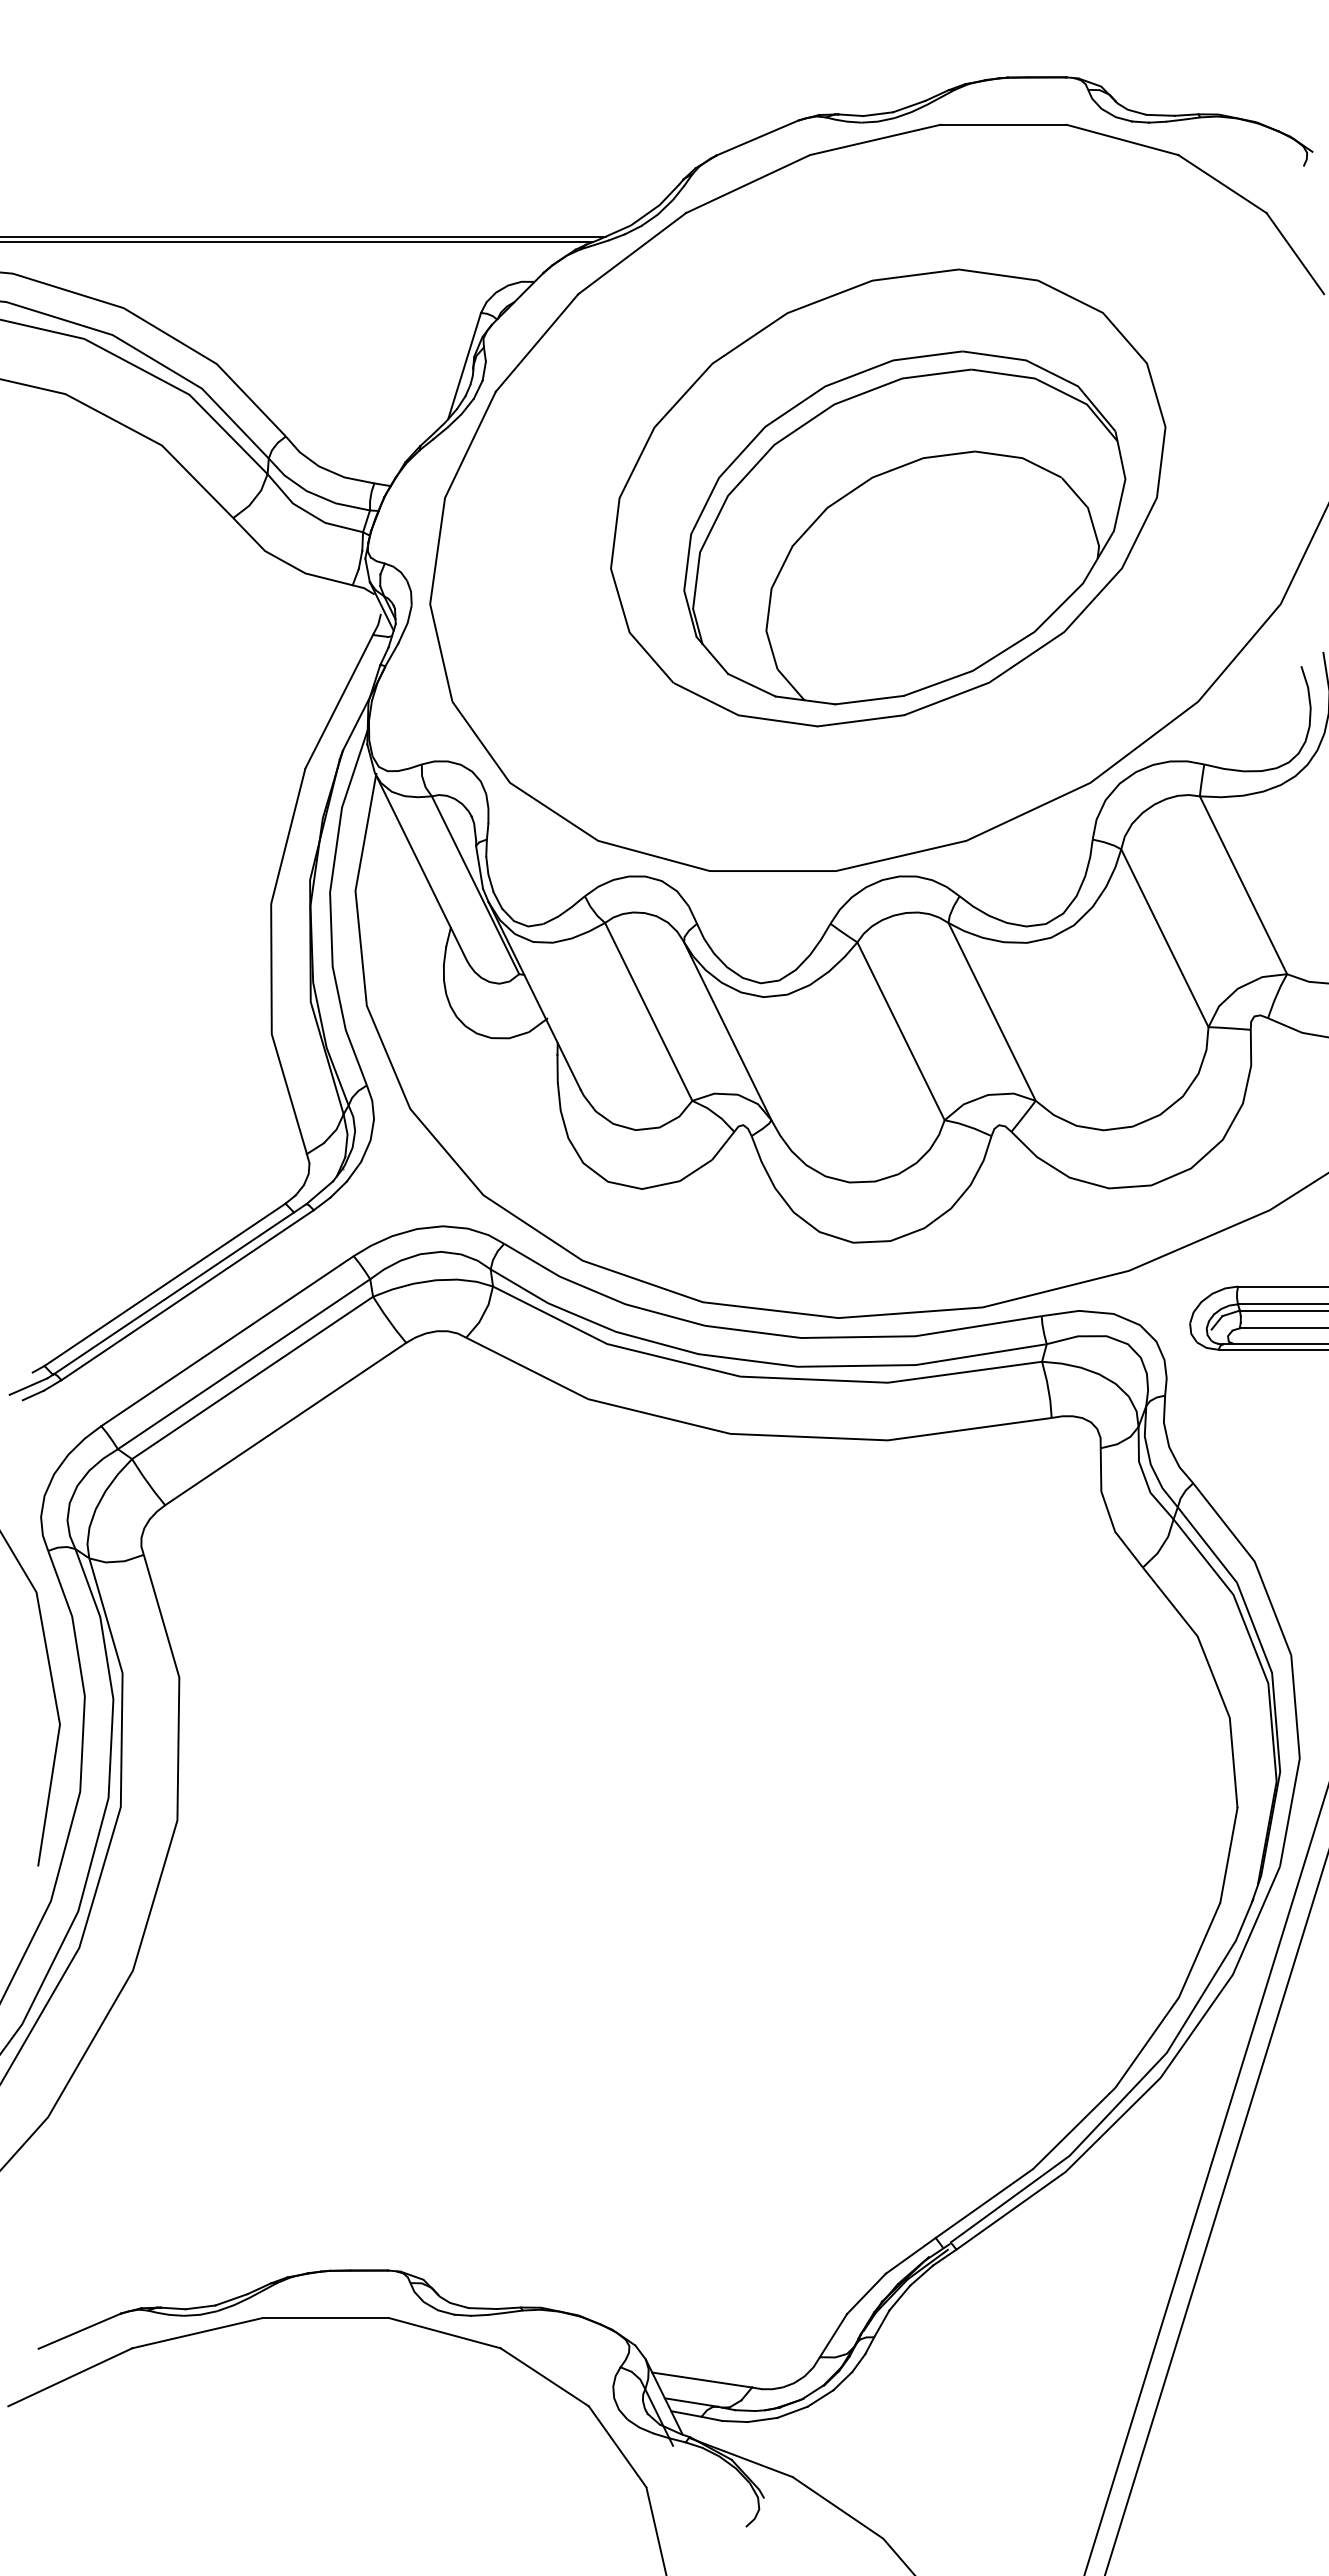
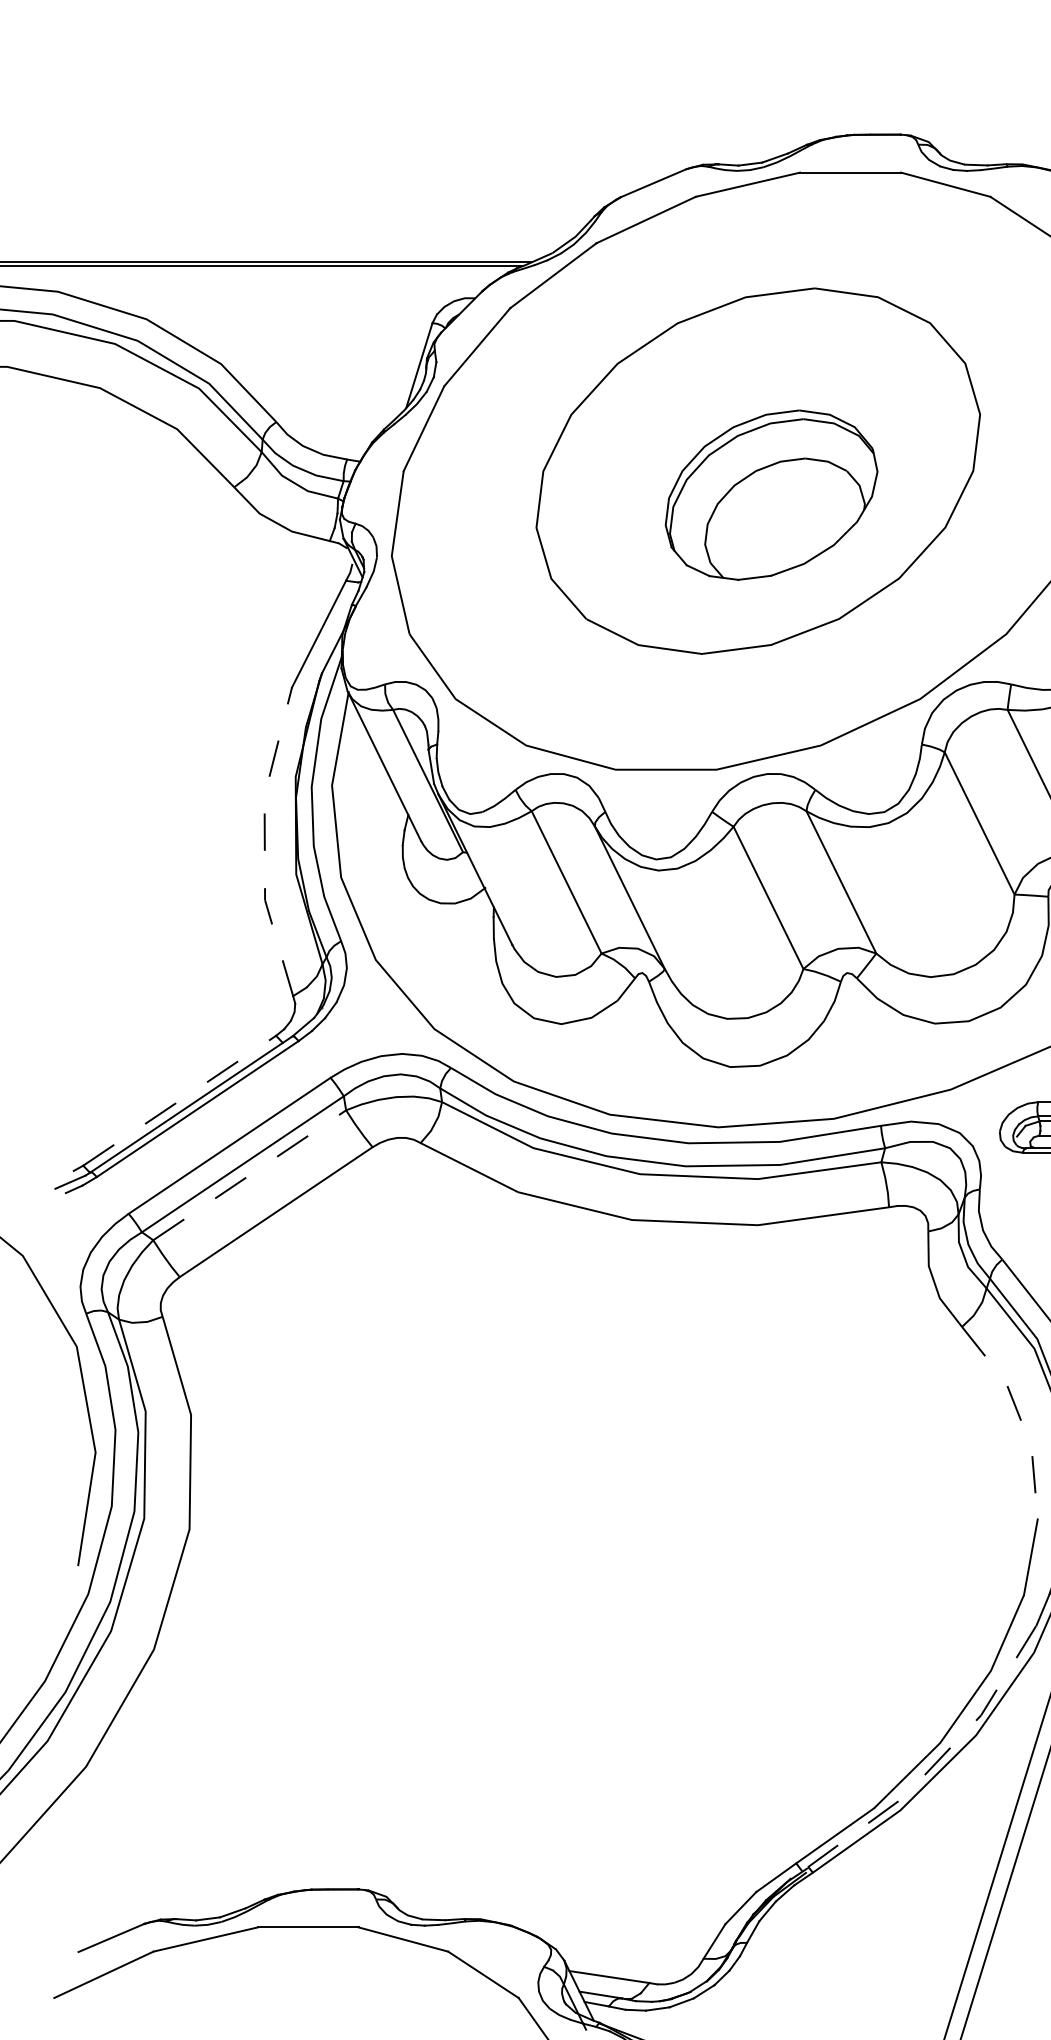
part: (904, 527) -> (771, 494), size x0.6
line: (271, 961) -> (264, 842), solid -> dashed
line: (165, 1284) -> (180, 1100), solid -> dashed
line: (253, 1377) -> (250, 1174), solid -> dashed
line: (1214, 1679) -> (1019, 1416), solid -> dashed
line: (1113, 2109) -> (938, 1760), solid -> dashed

